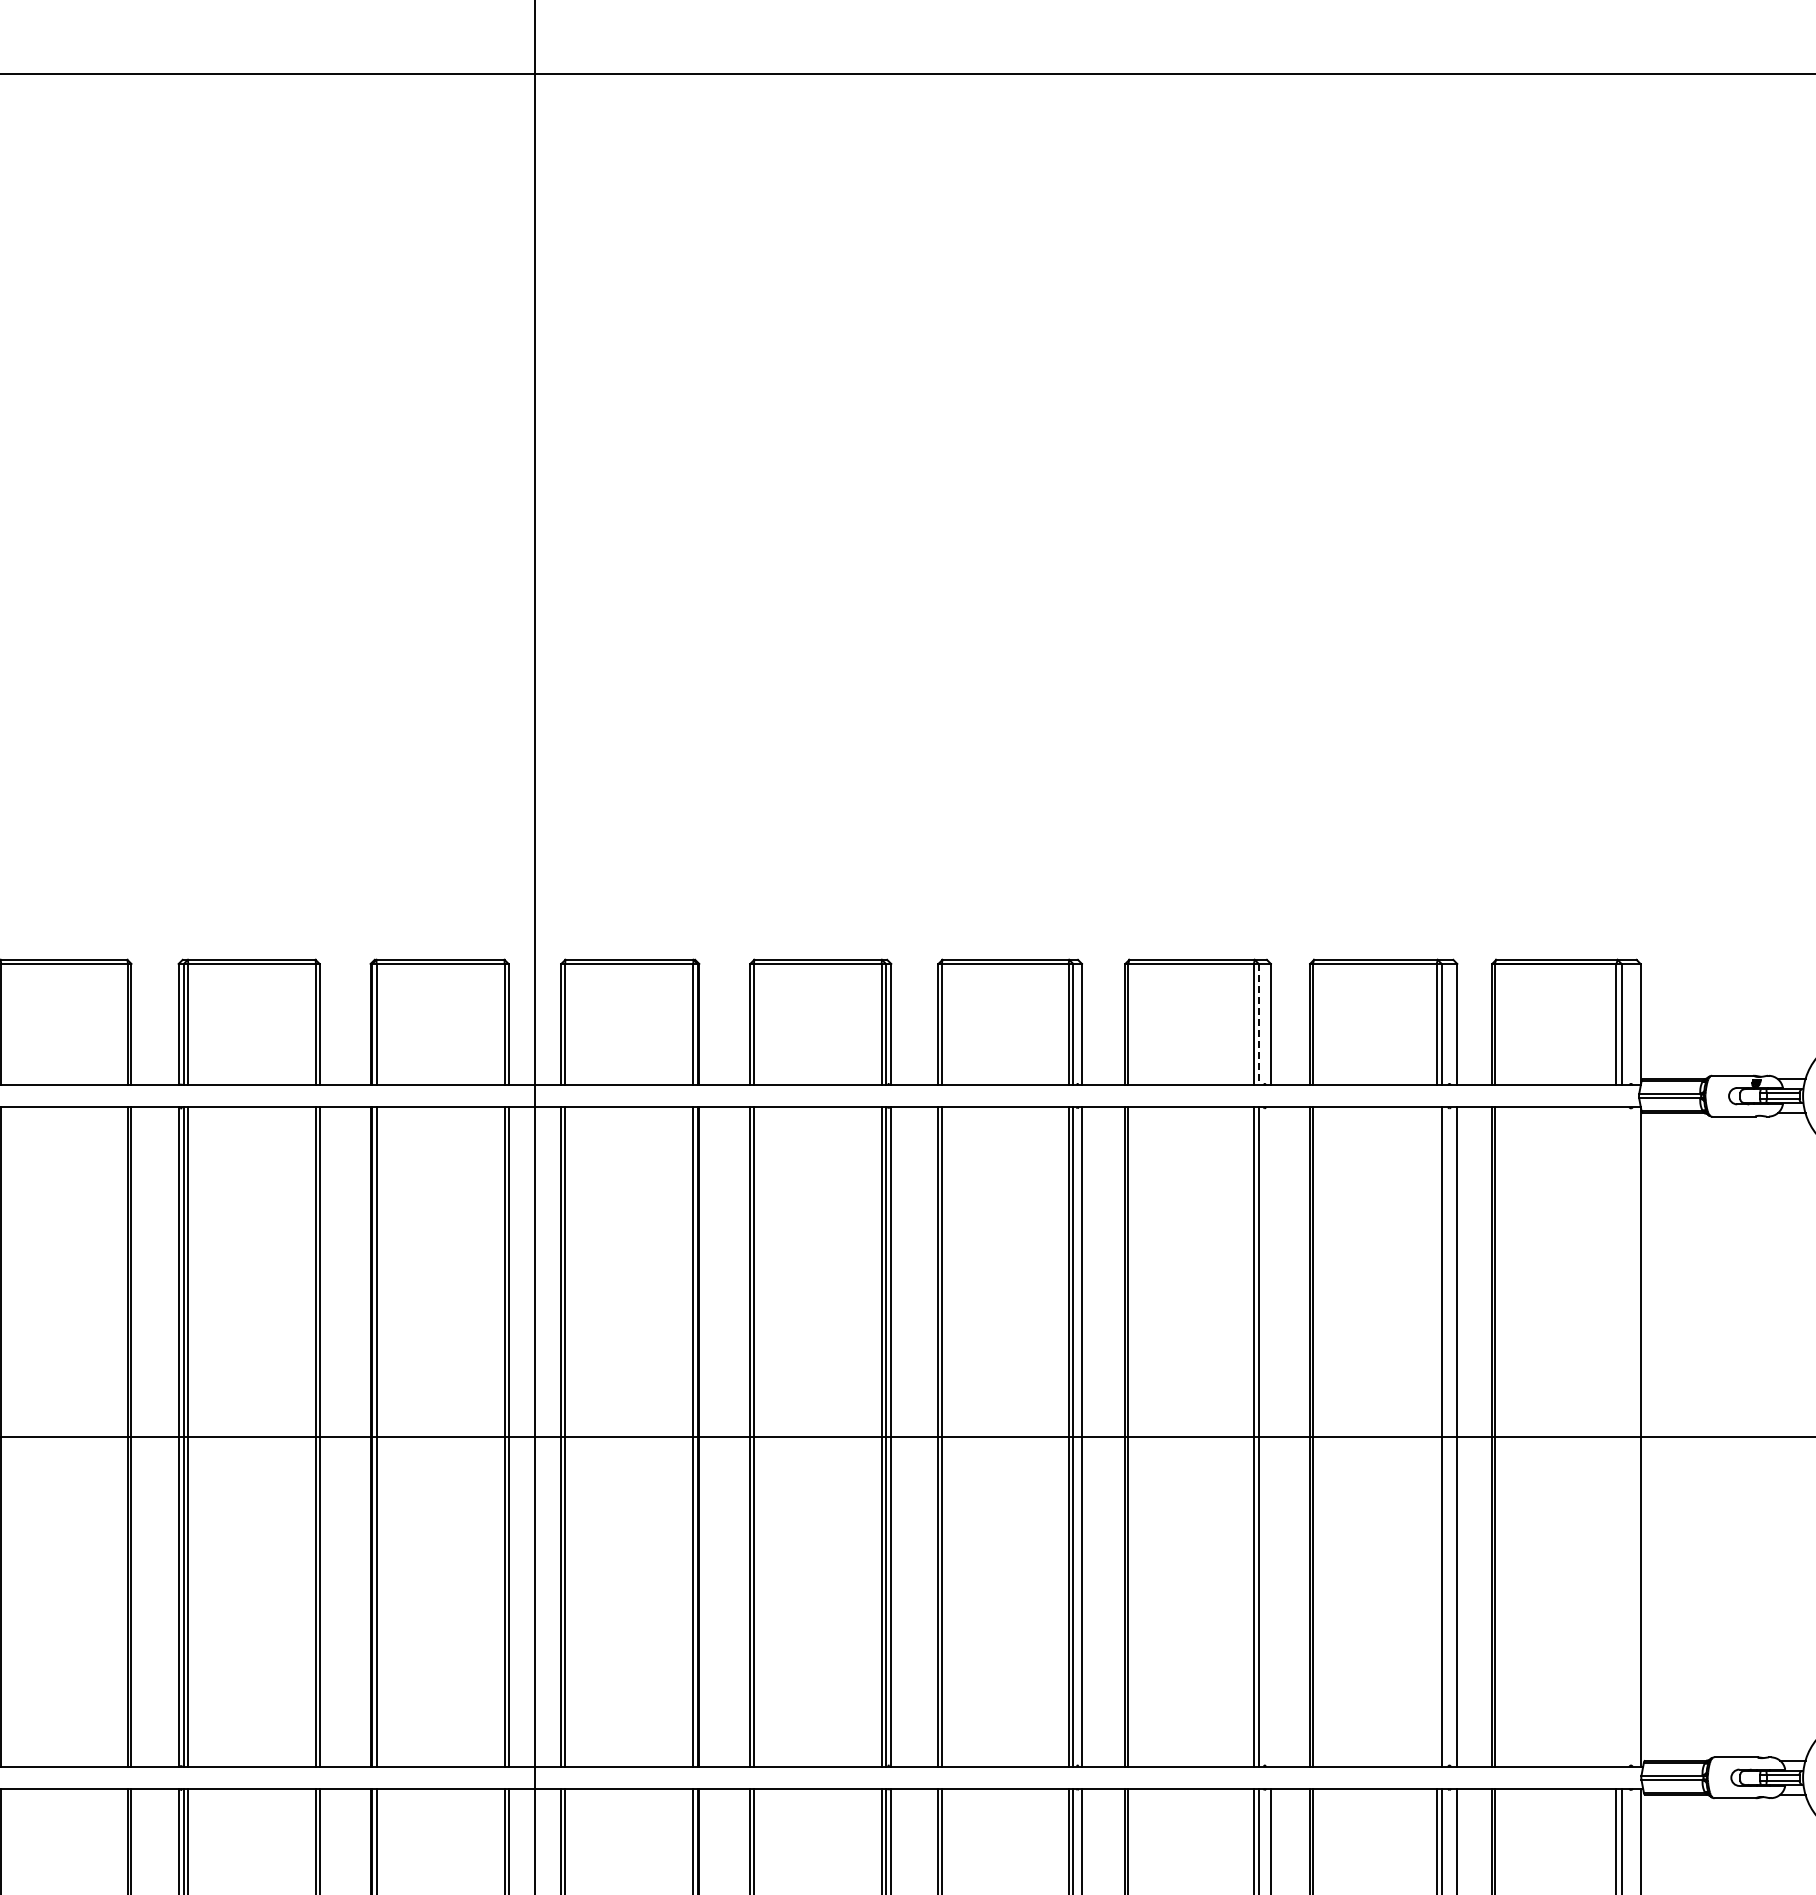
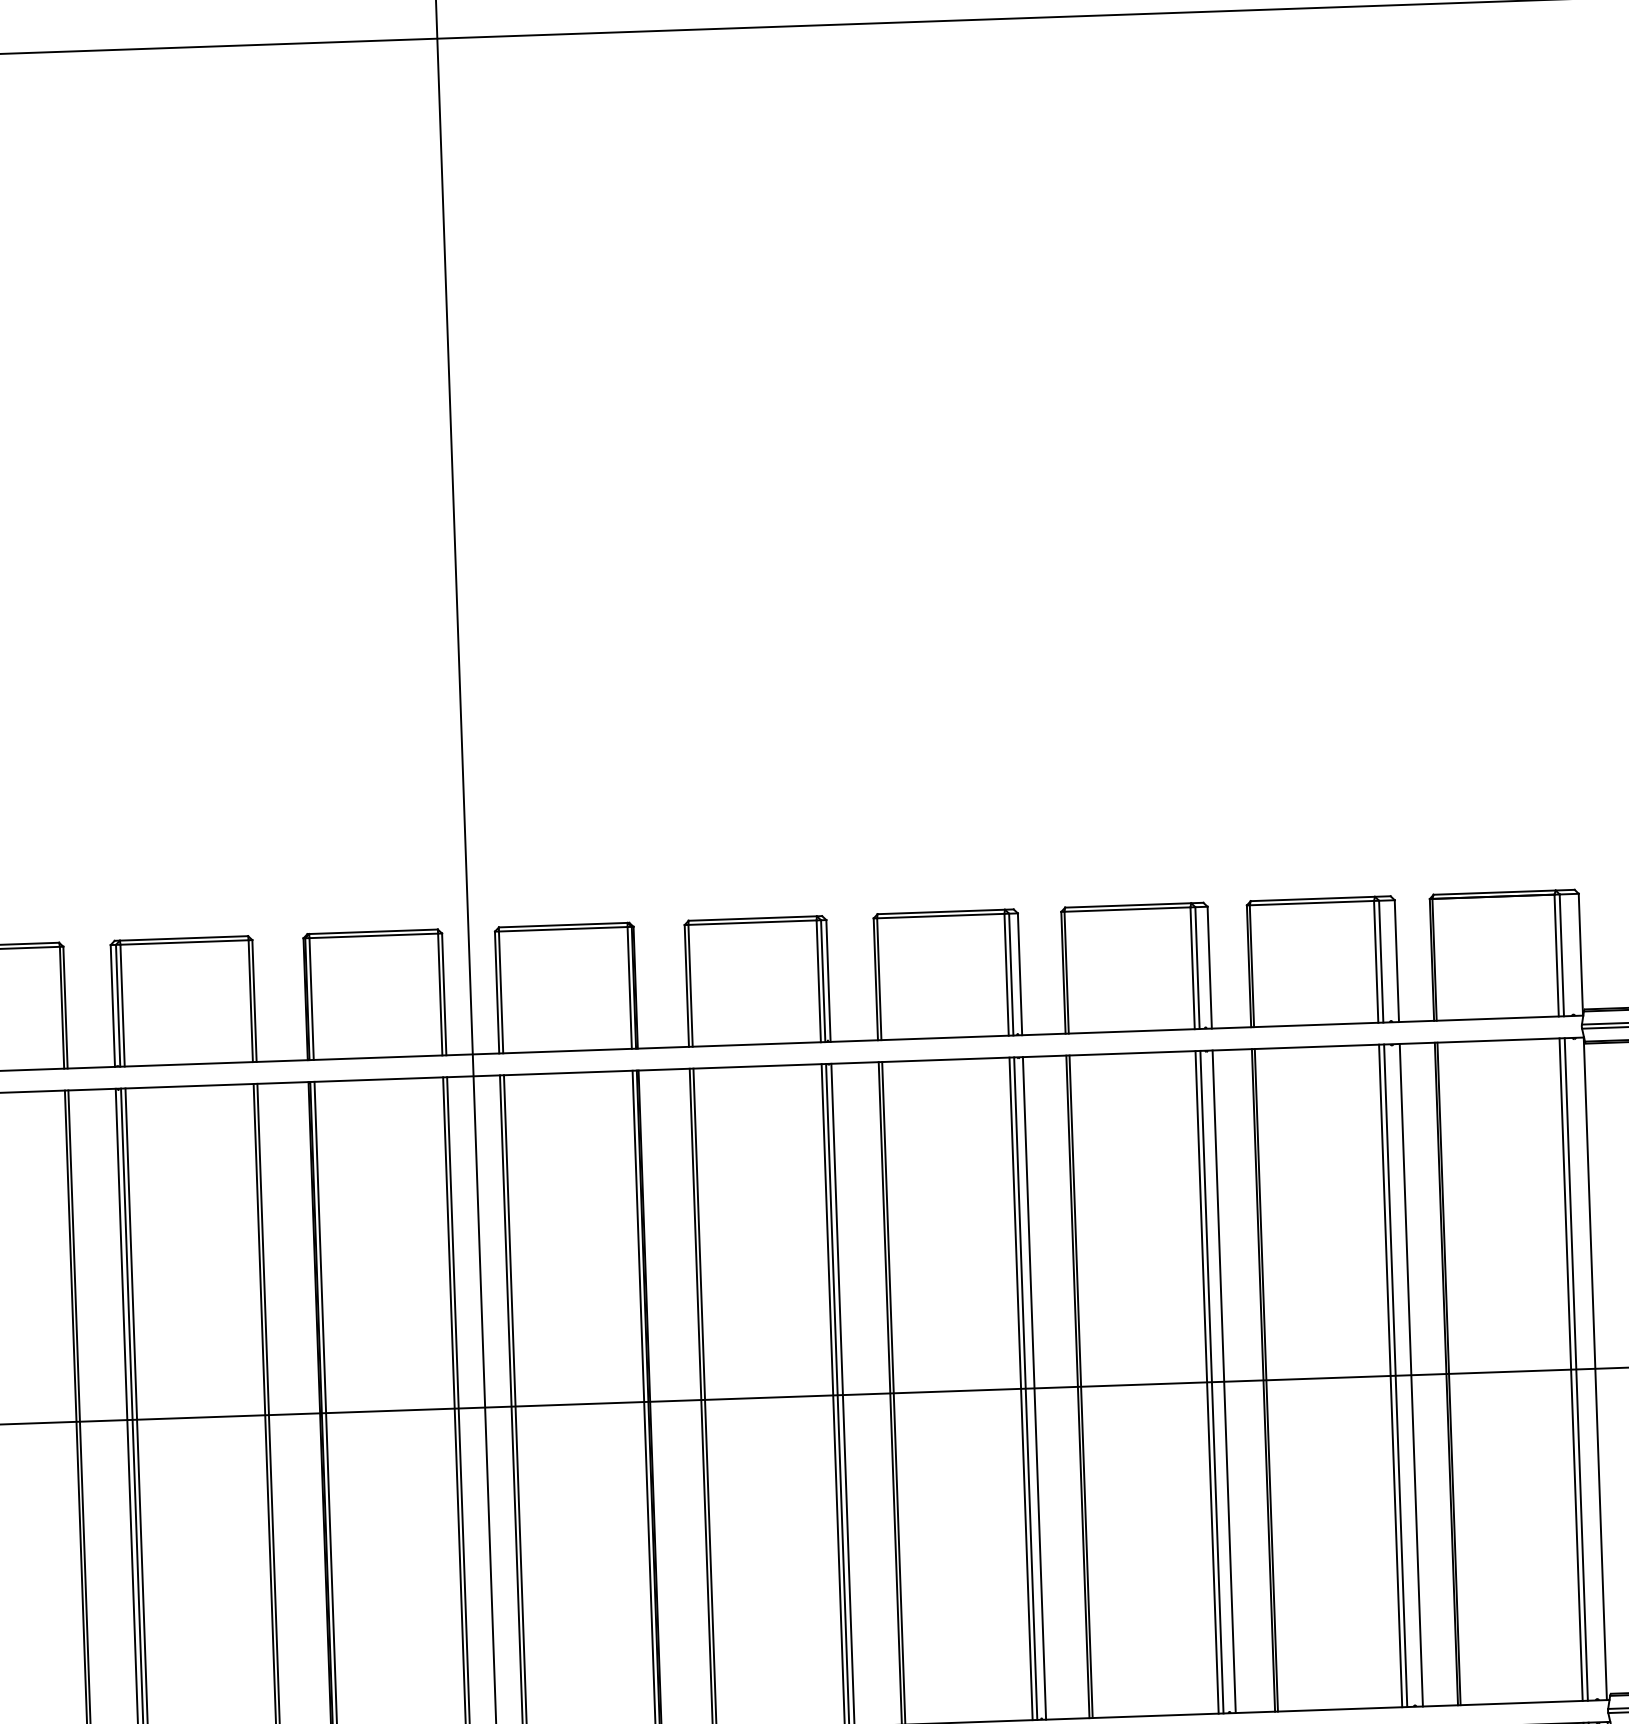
line: (1258, 1024) -> (1197, 967), dashed -> solid
line: (1270, 1436) -> (1223, 1381), added
line: (1436, 1436) -> (1390, 1375), added
line: (1616, 1436) -> (1571, 1369), added
line: (1621, 1436) -> (1576, 1368), added

